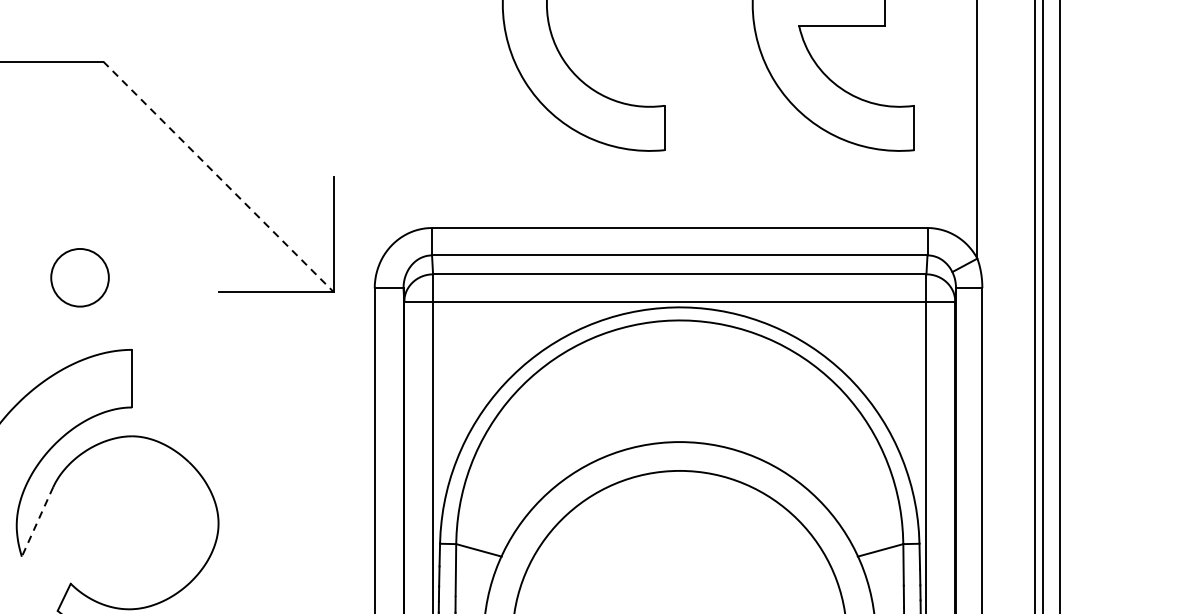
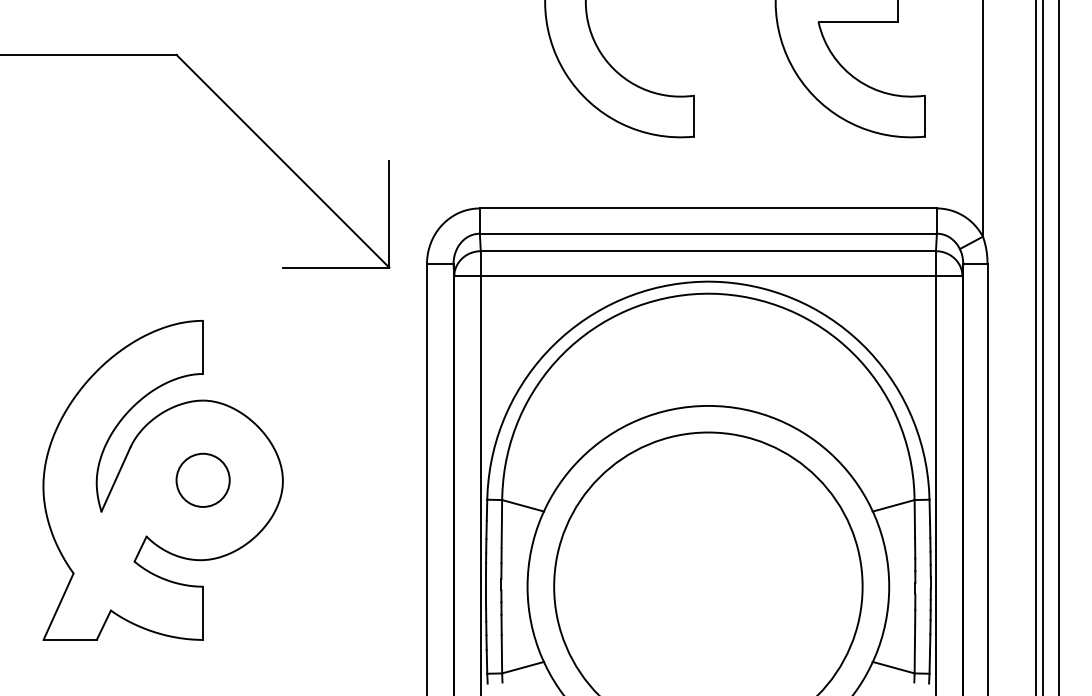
line: (219, 177) -> (283, 161), dashed -> solid
circle: (79, 276) -> (202, 479), moved
line: (37, 522) -> (115, 480), dashed -> solid

